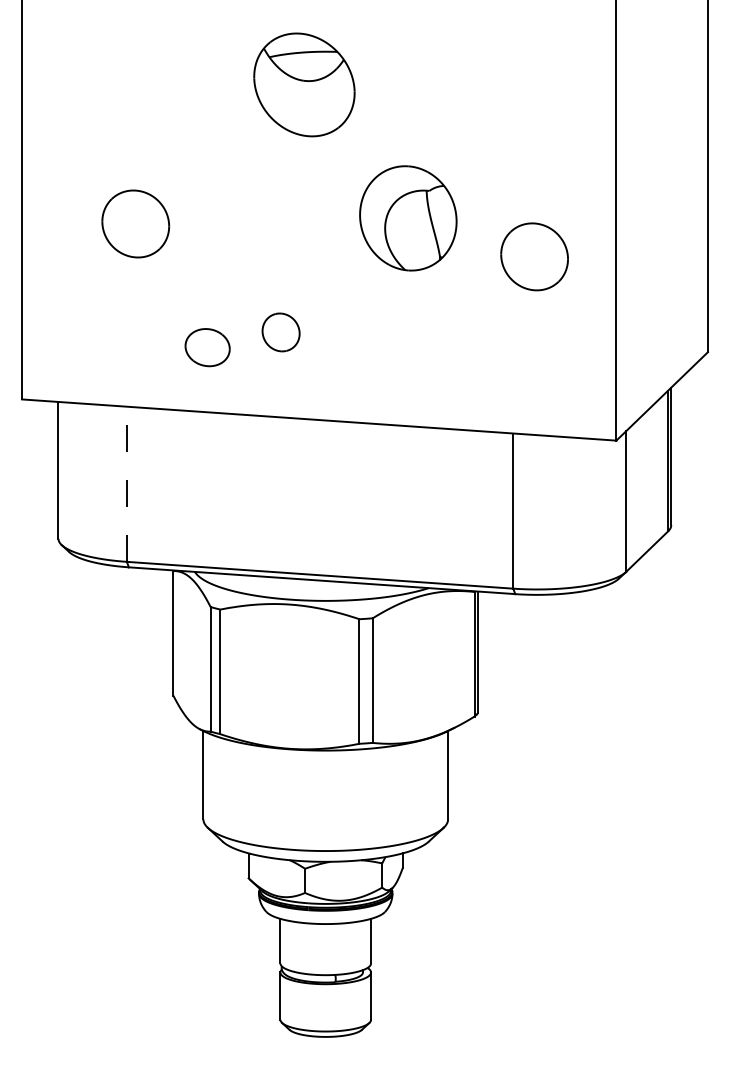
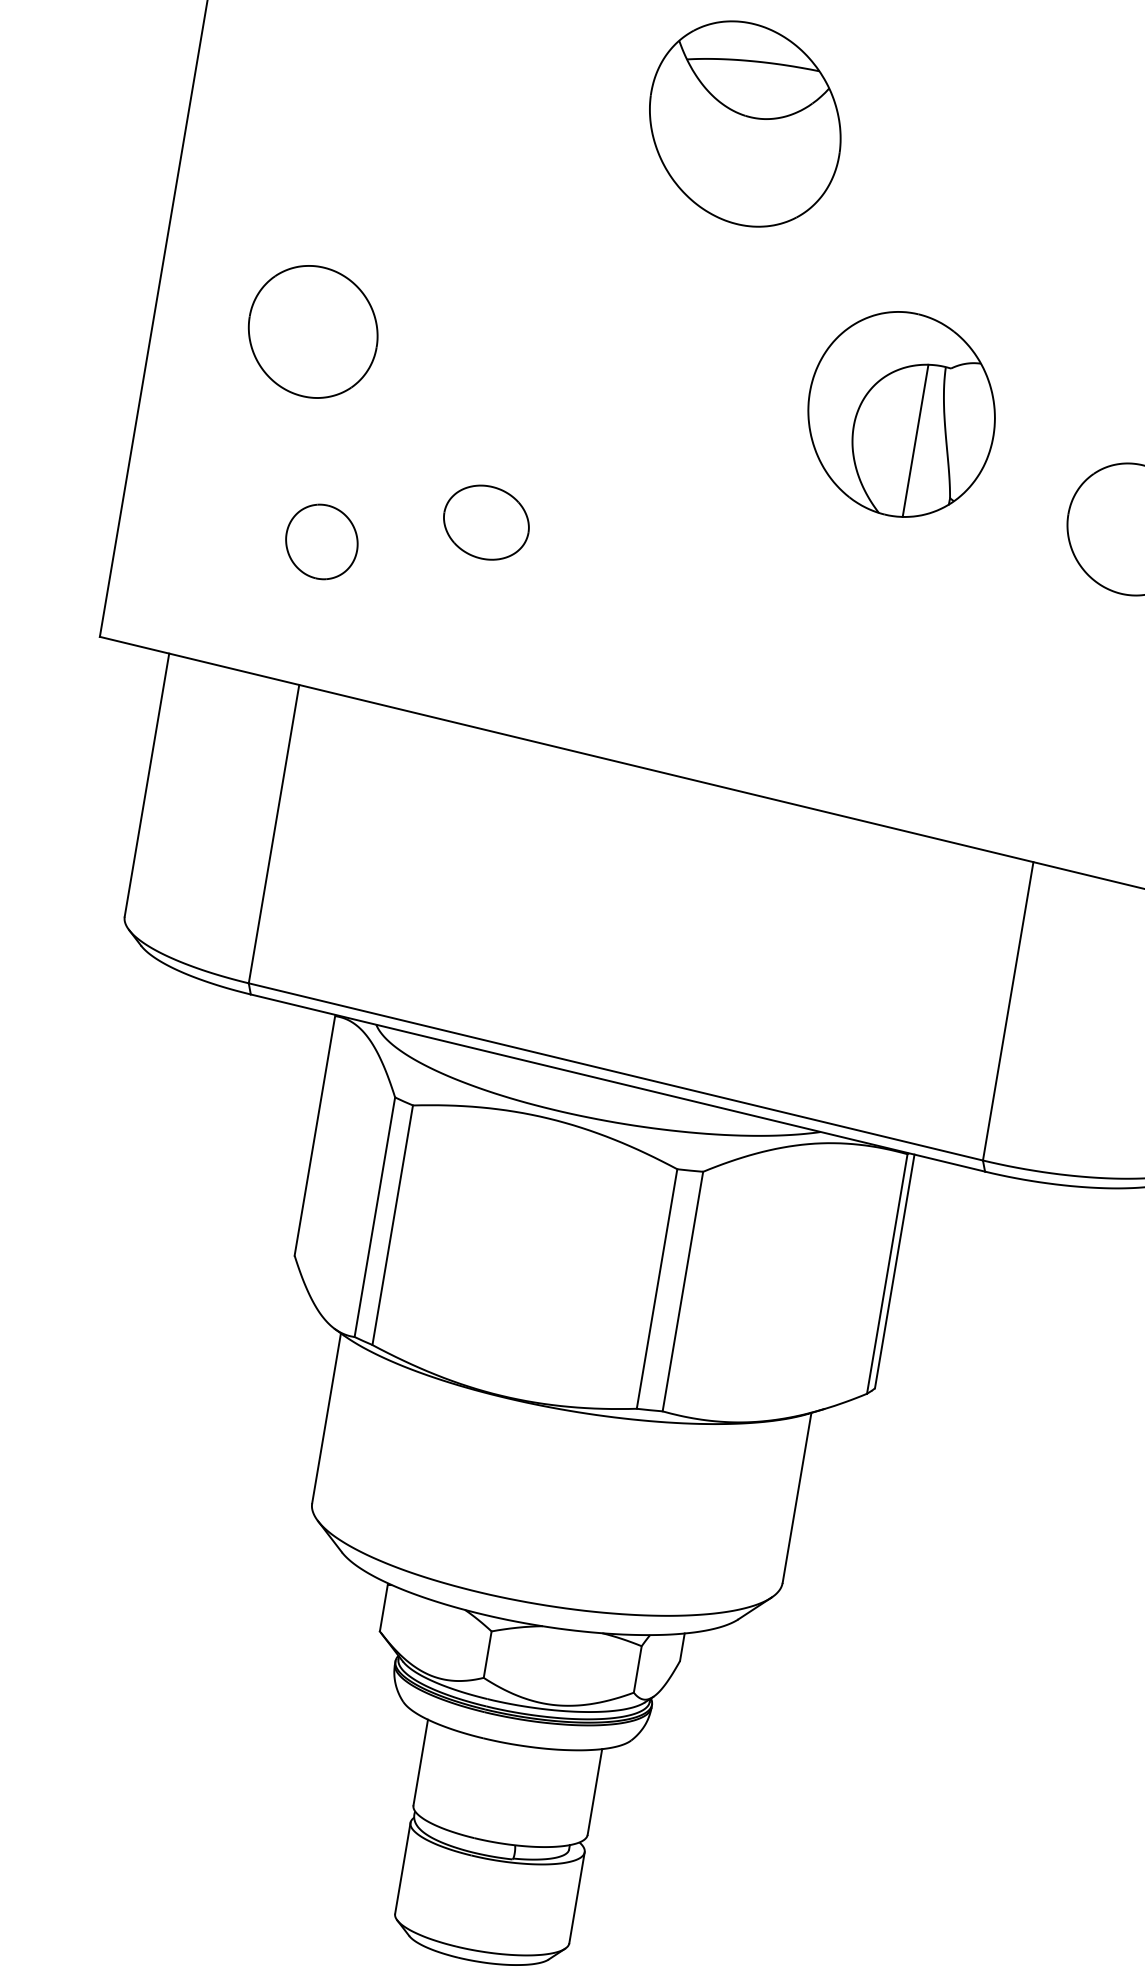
part: (135, 223) -> (312, 330), moved
line: (417, 230) -> (915, 440), added
part: (280, 332) -> (320, 541), moved
part: (207, 347) -> (486, 522), moved
line: (126, 484) -> (273, 834), dashed -> solid

